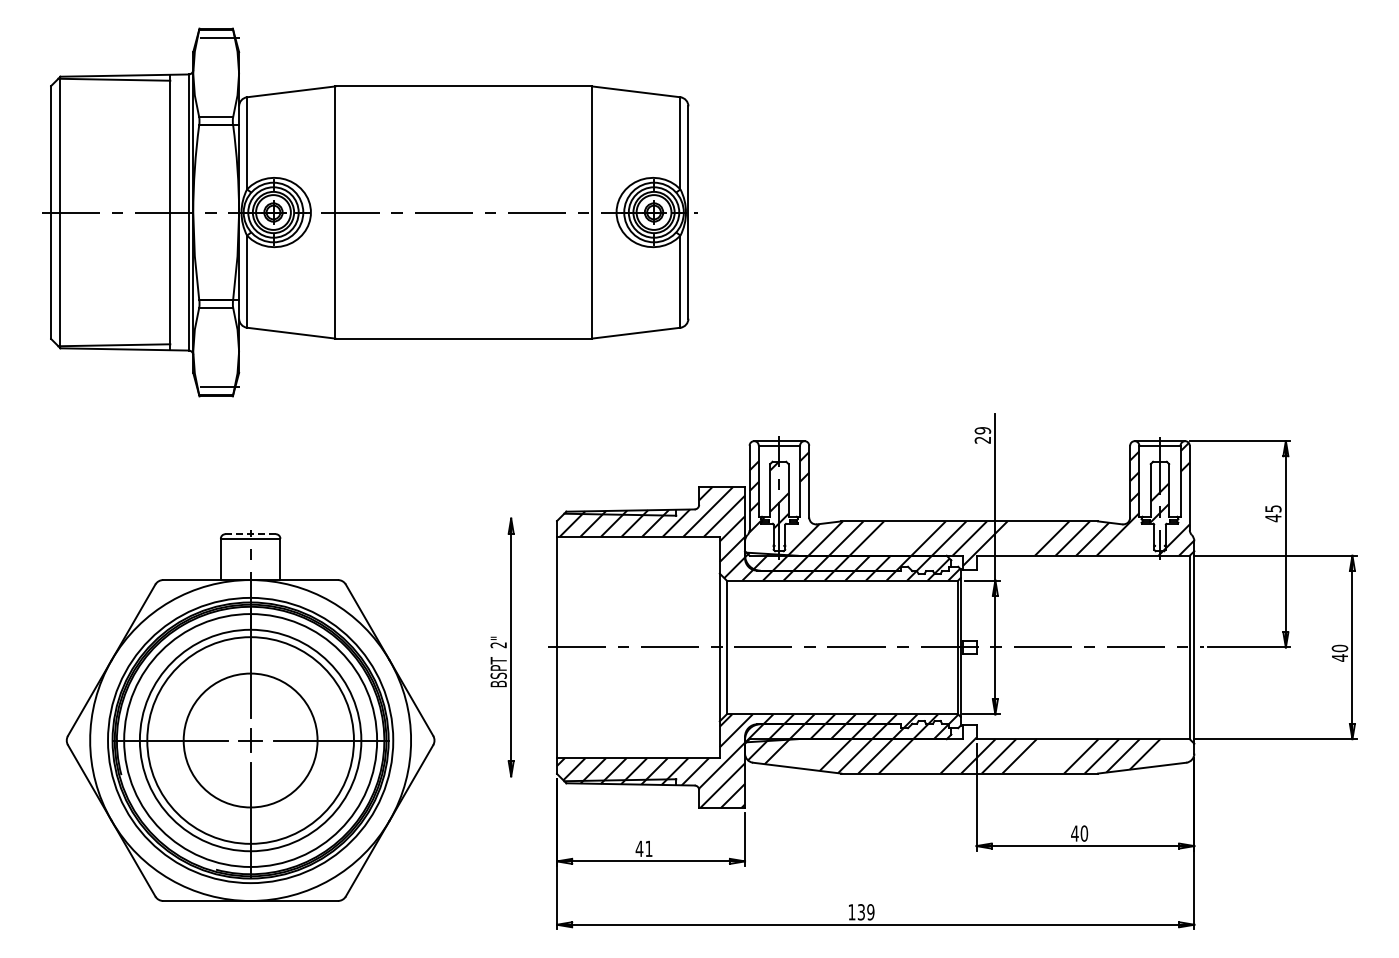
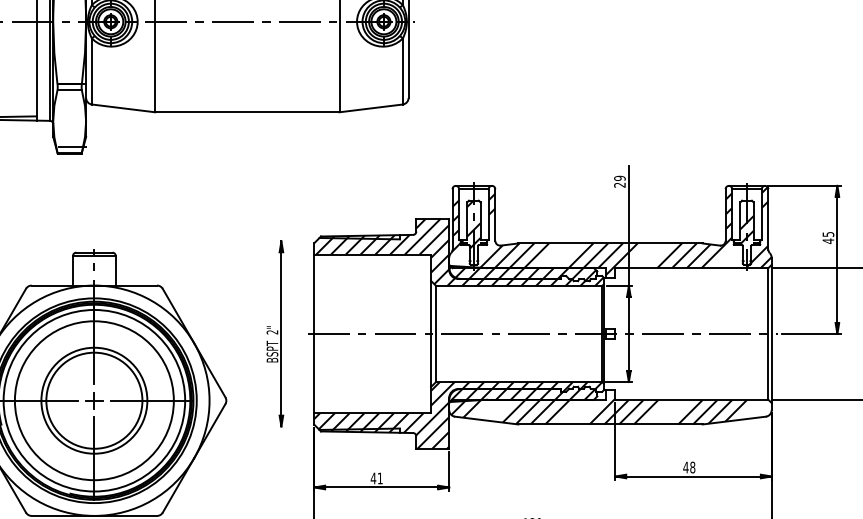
line: (250, 534) -> (94, 252), dashed -> solid
circle: (250, 740) -> (94, 400), size x0.71
text: (1084, 833) -> (692, 467), 40 -> 48

